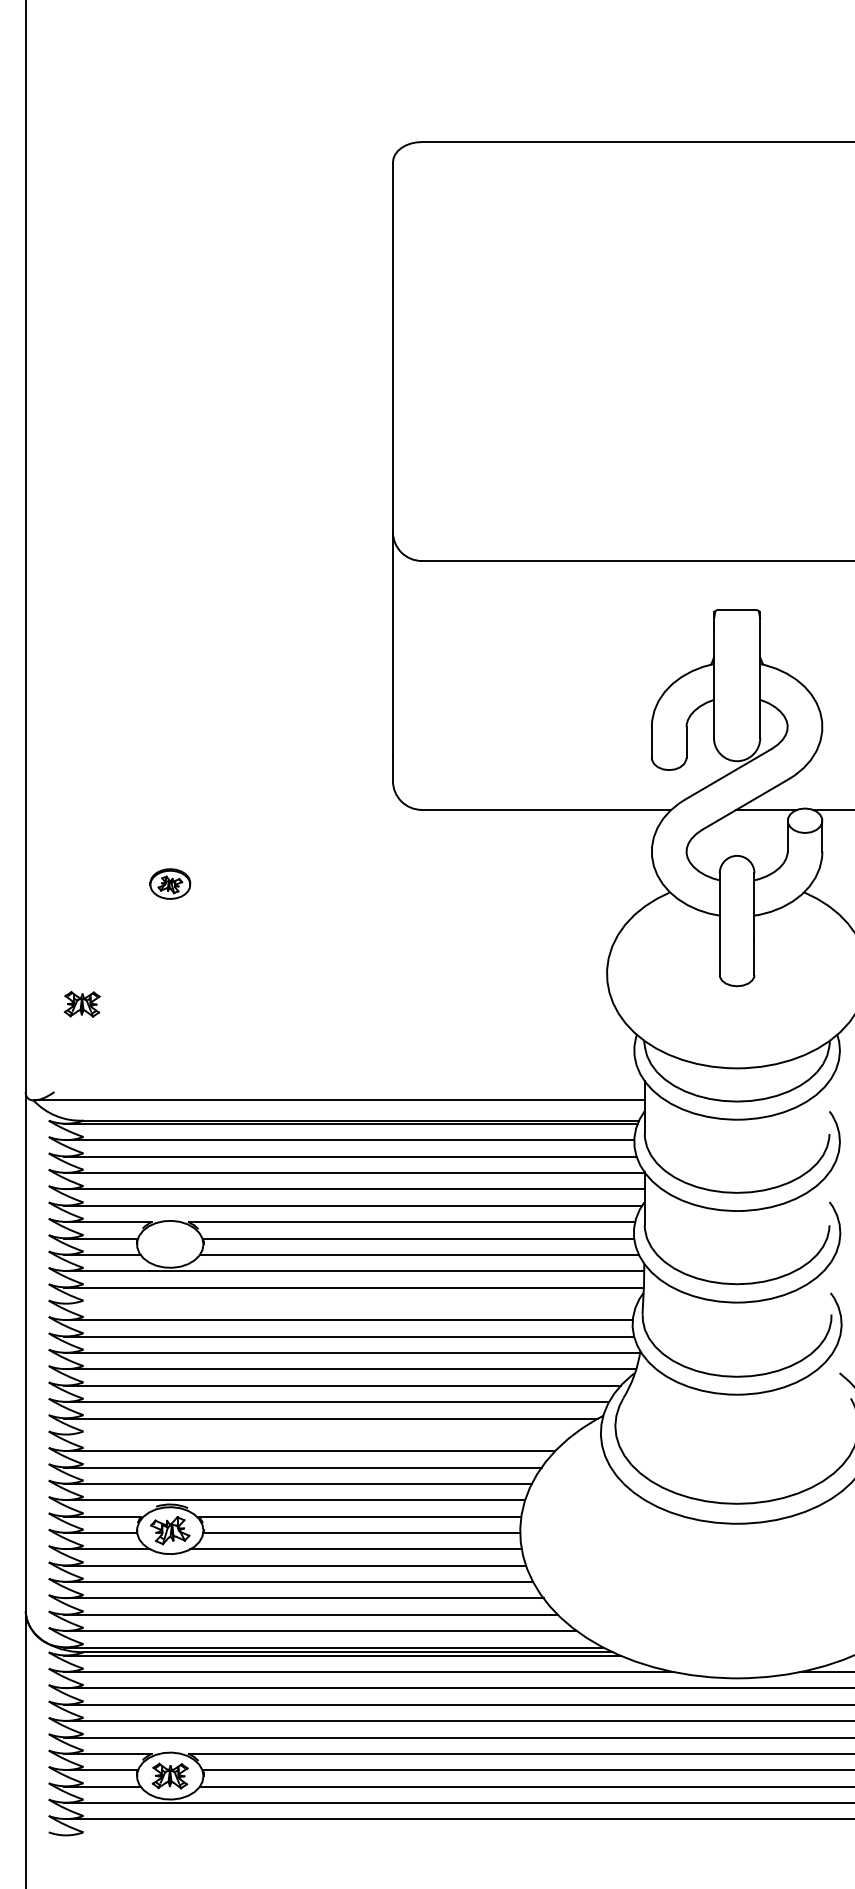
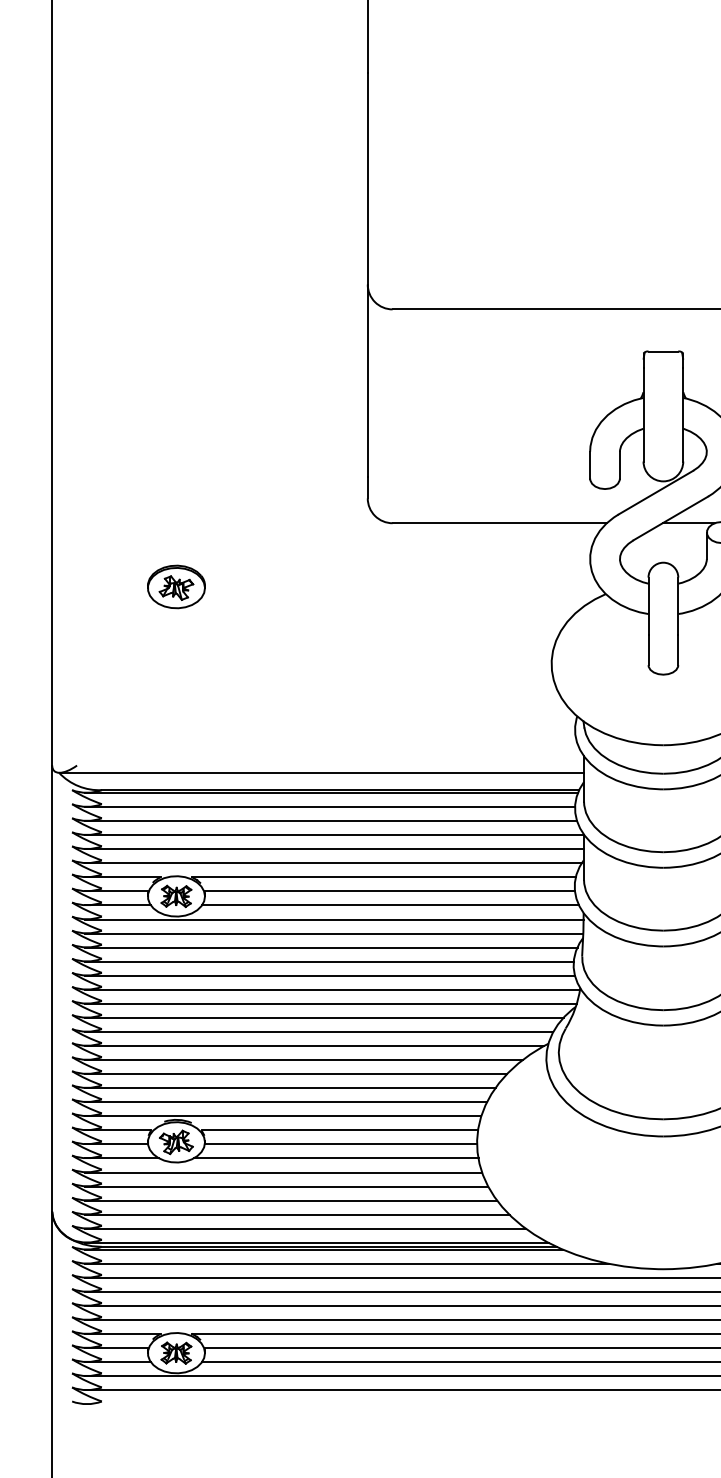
part: (170, 883) -> (176, 586), size x1.67
part: (82, 1004) -> (176, 896), moved
line: (350, 1303) -> (331, 947), added
line: (318, 1434) -> (303, 1059), added

